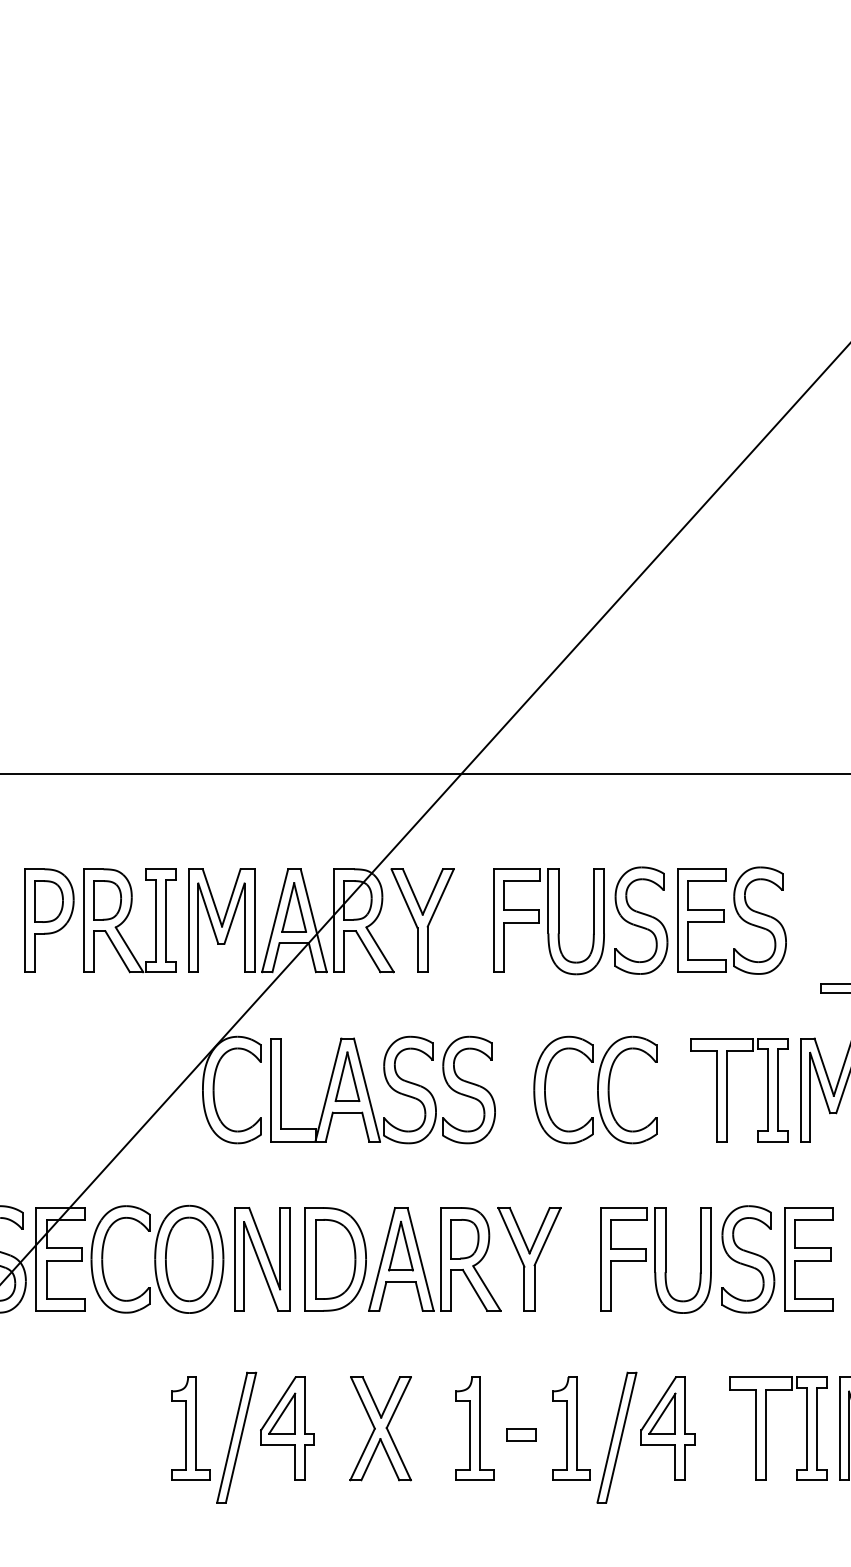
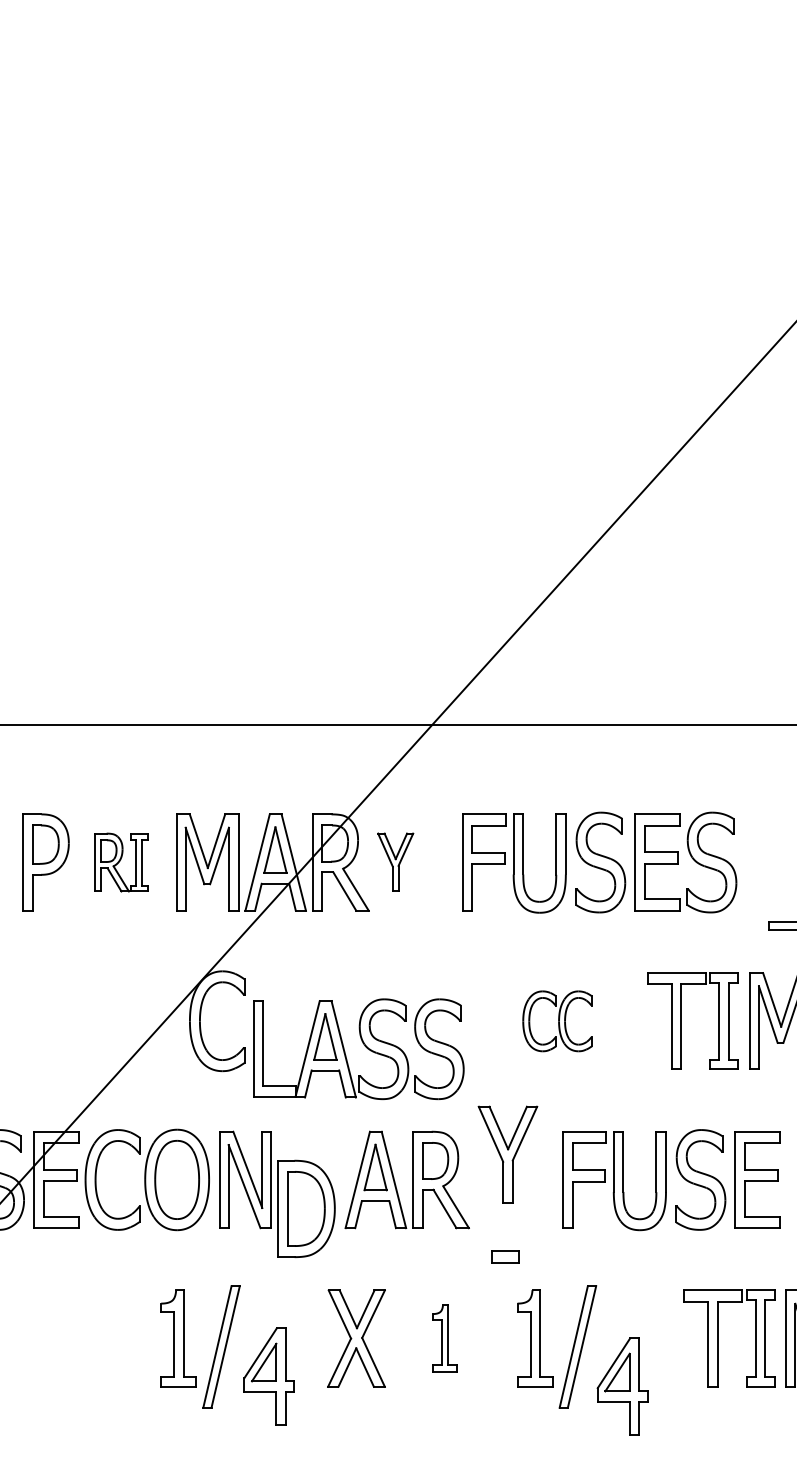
part: (129, 920) -> (121, 862), size x0.6
part: (422, 920) -> (395, 862), size x0.6
part: (389, 1087) -> (364, 1046), moved
part: (595, 1090) -> (557, 1021), size x0.6
part: (335, 1258) -> (306, 1208), moved
part: (529, 1258) -> (507, 1154), moved
part: (286, 1428) -> (268, 1376), moved
part: (474, 1428) -> (444, 1338), size x0.7
part: (667, 1428) -> (622, 1386), moved
part: (521, 1435) -> (505, 1256), moved

